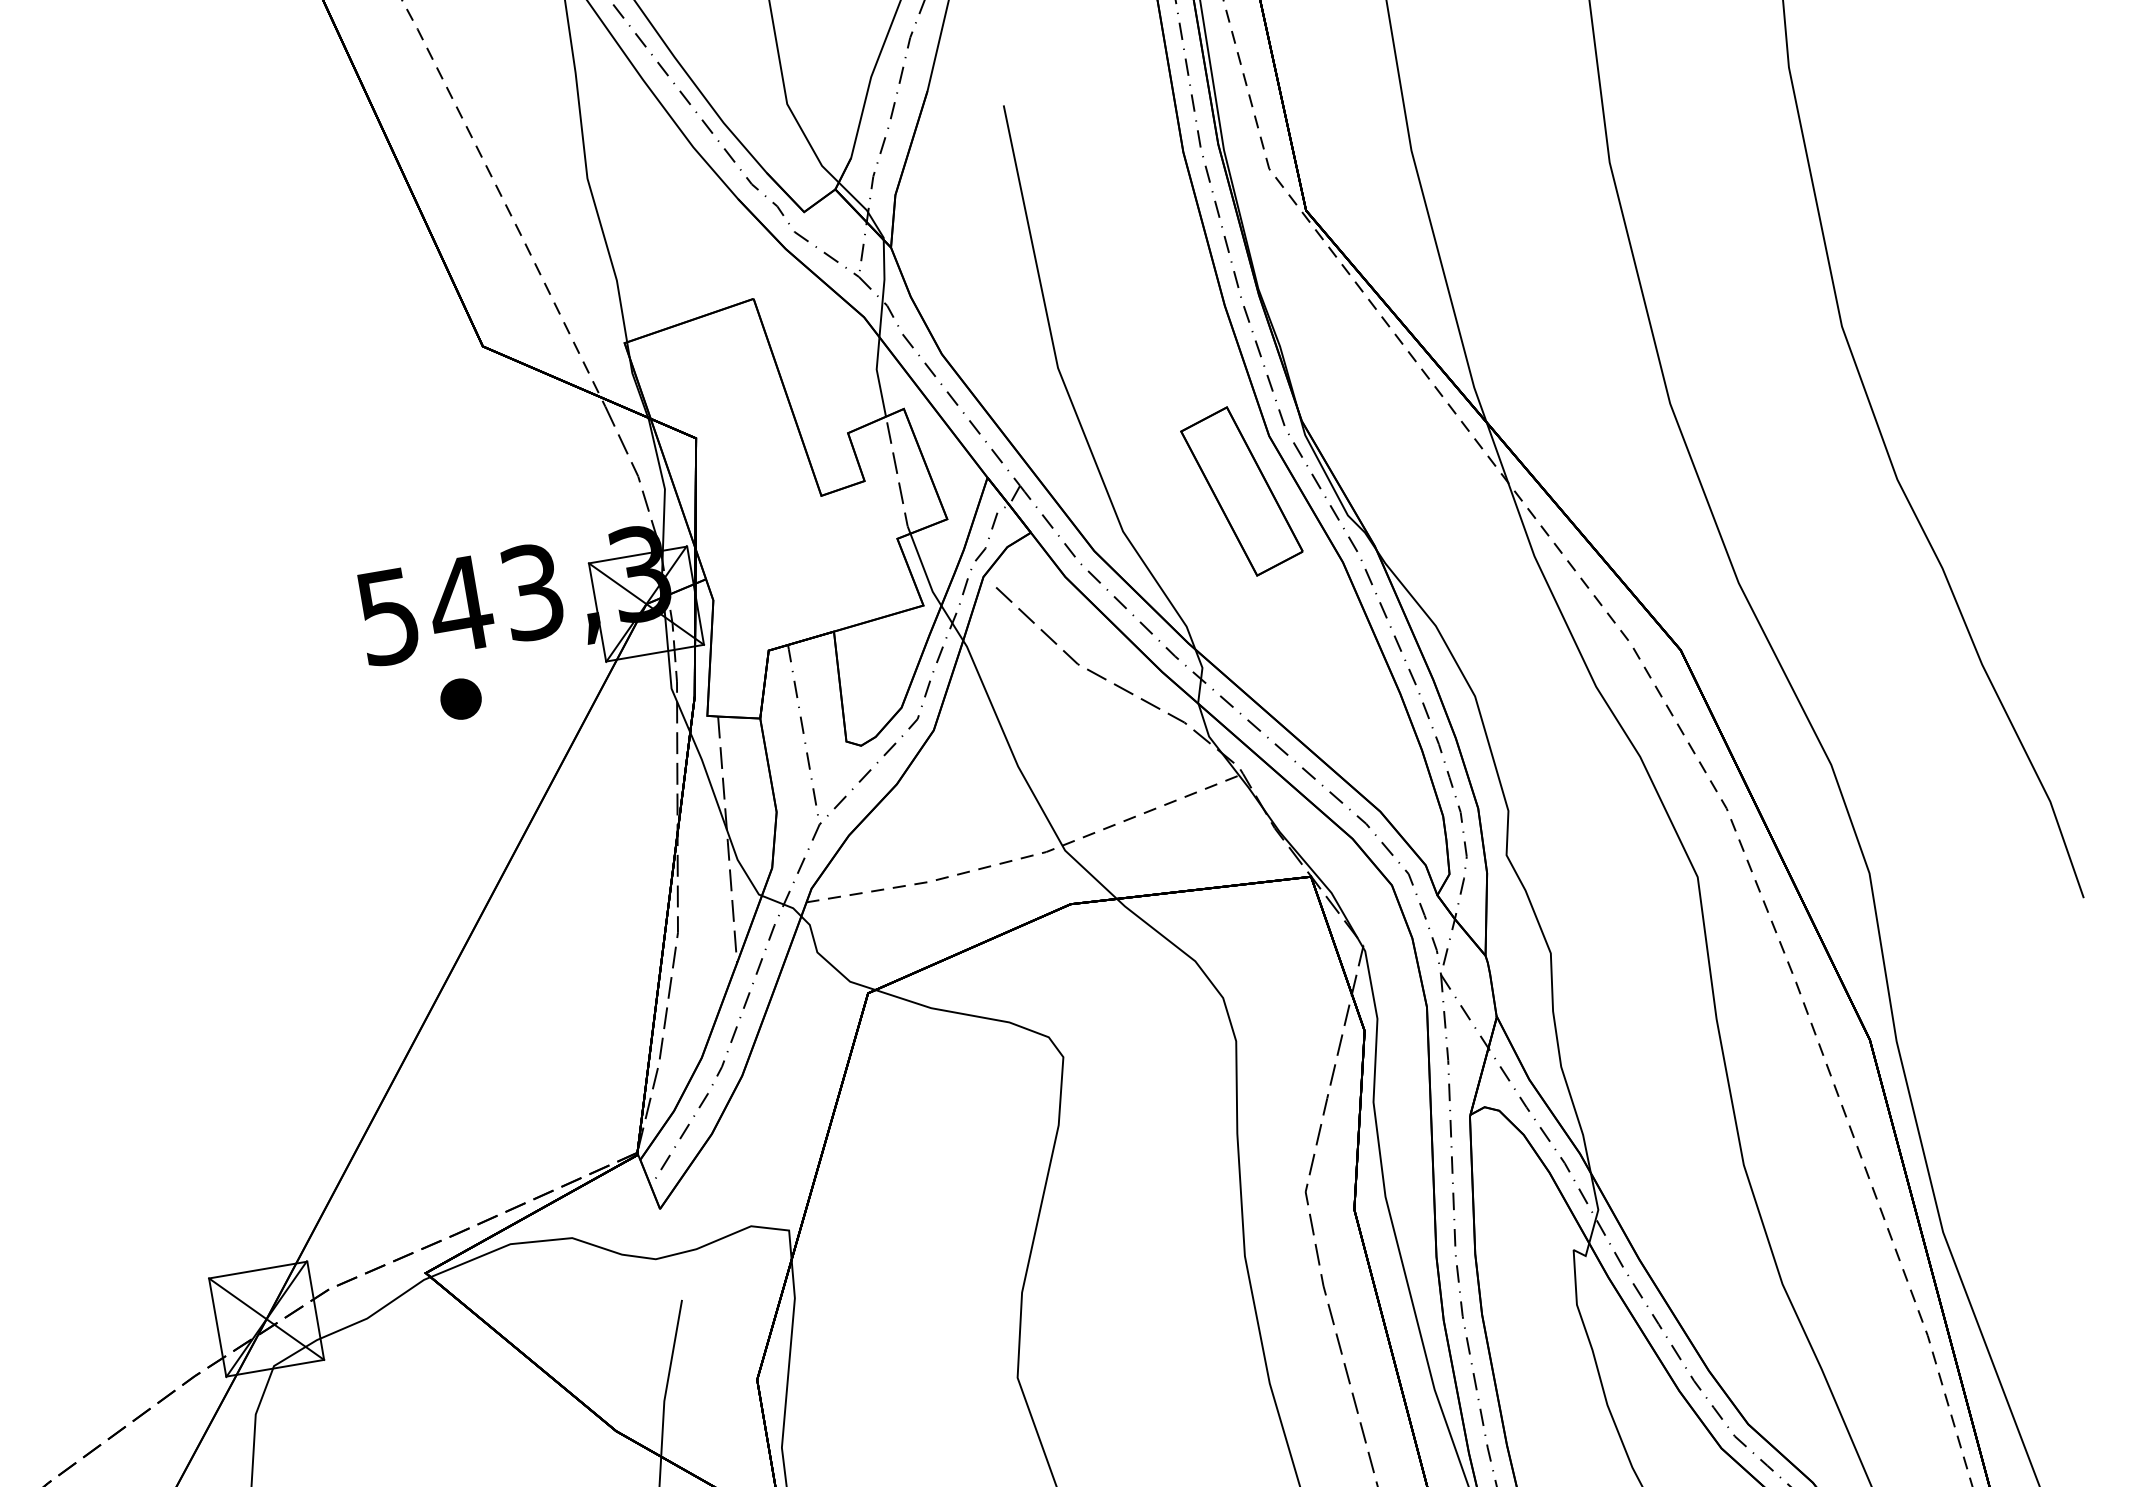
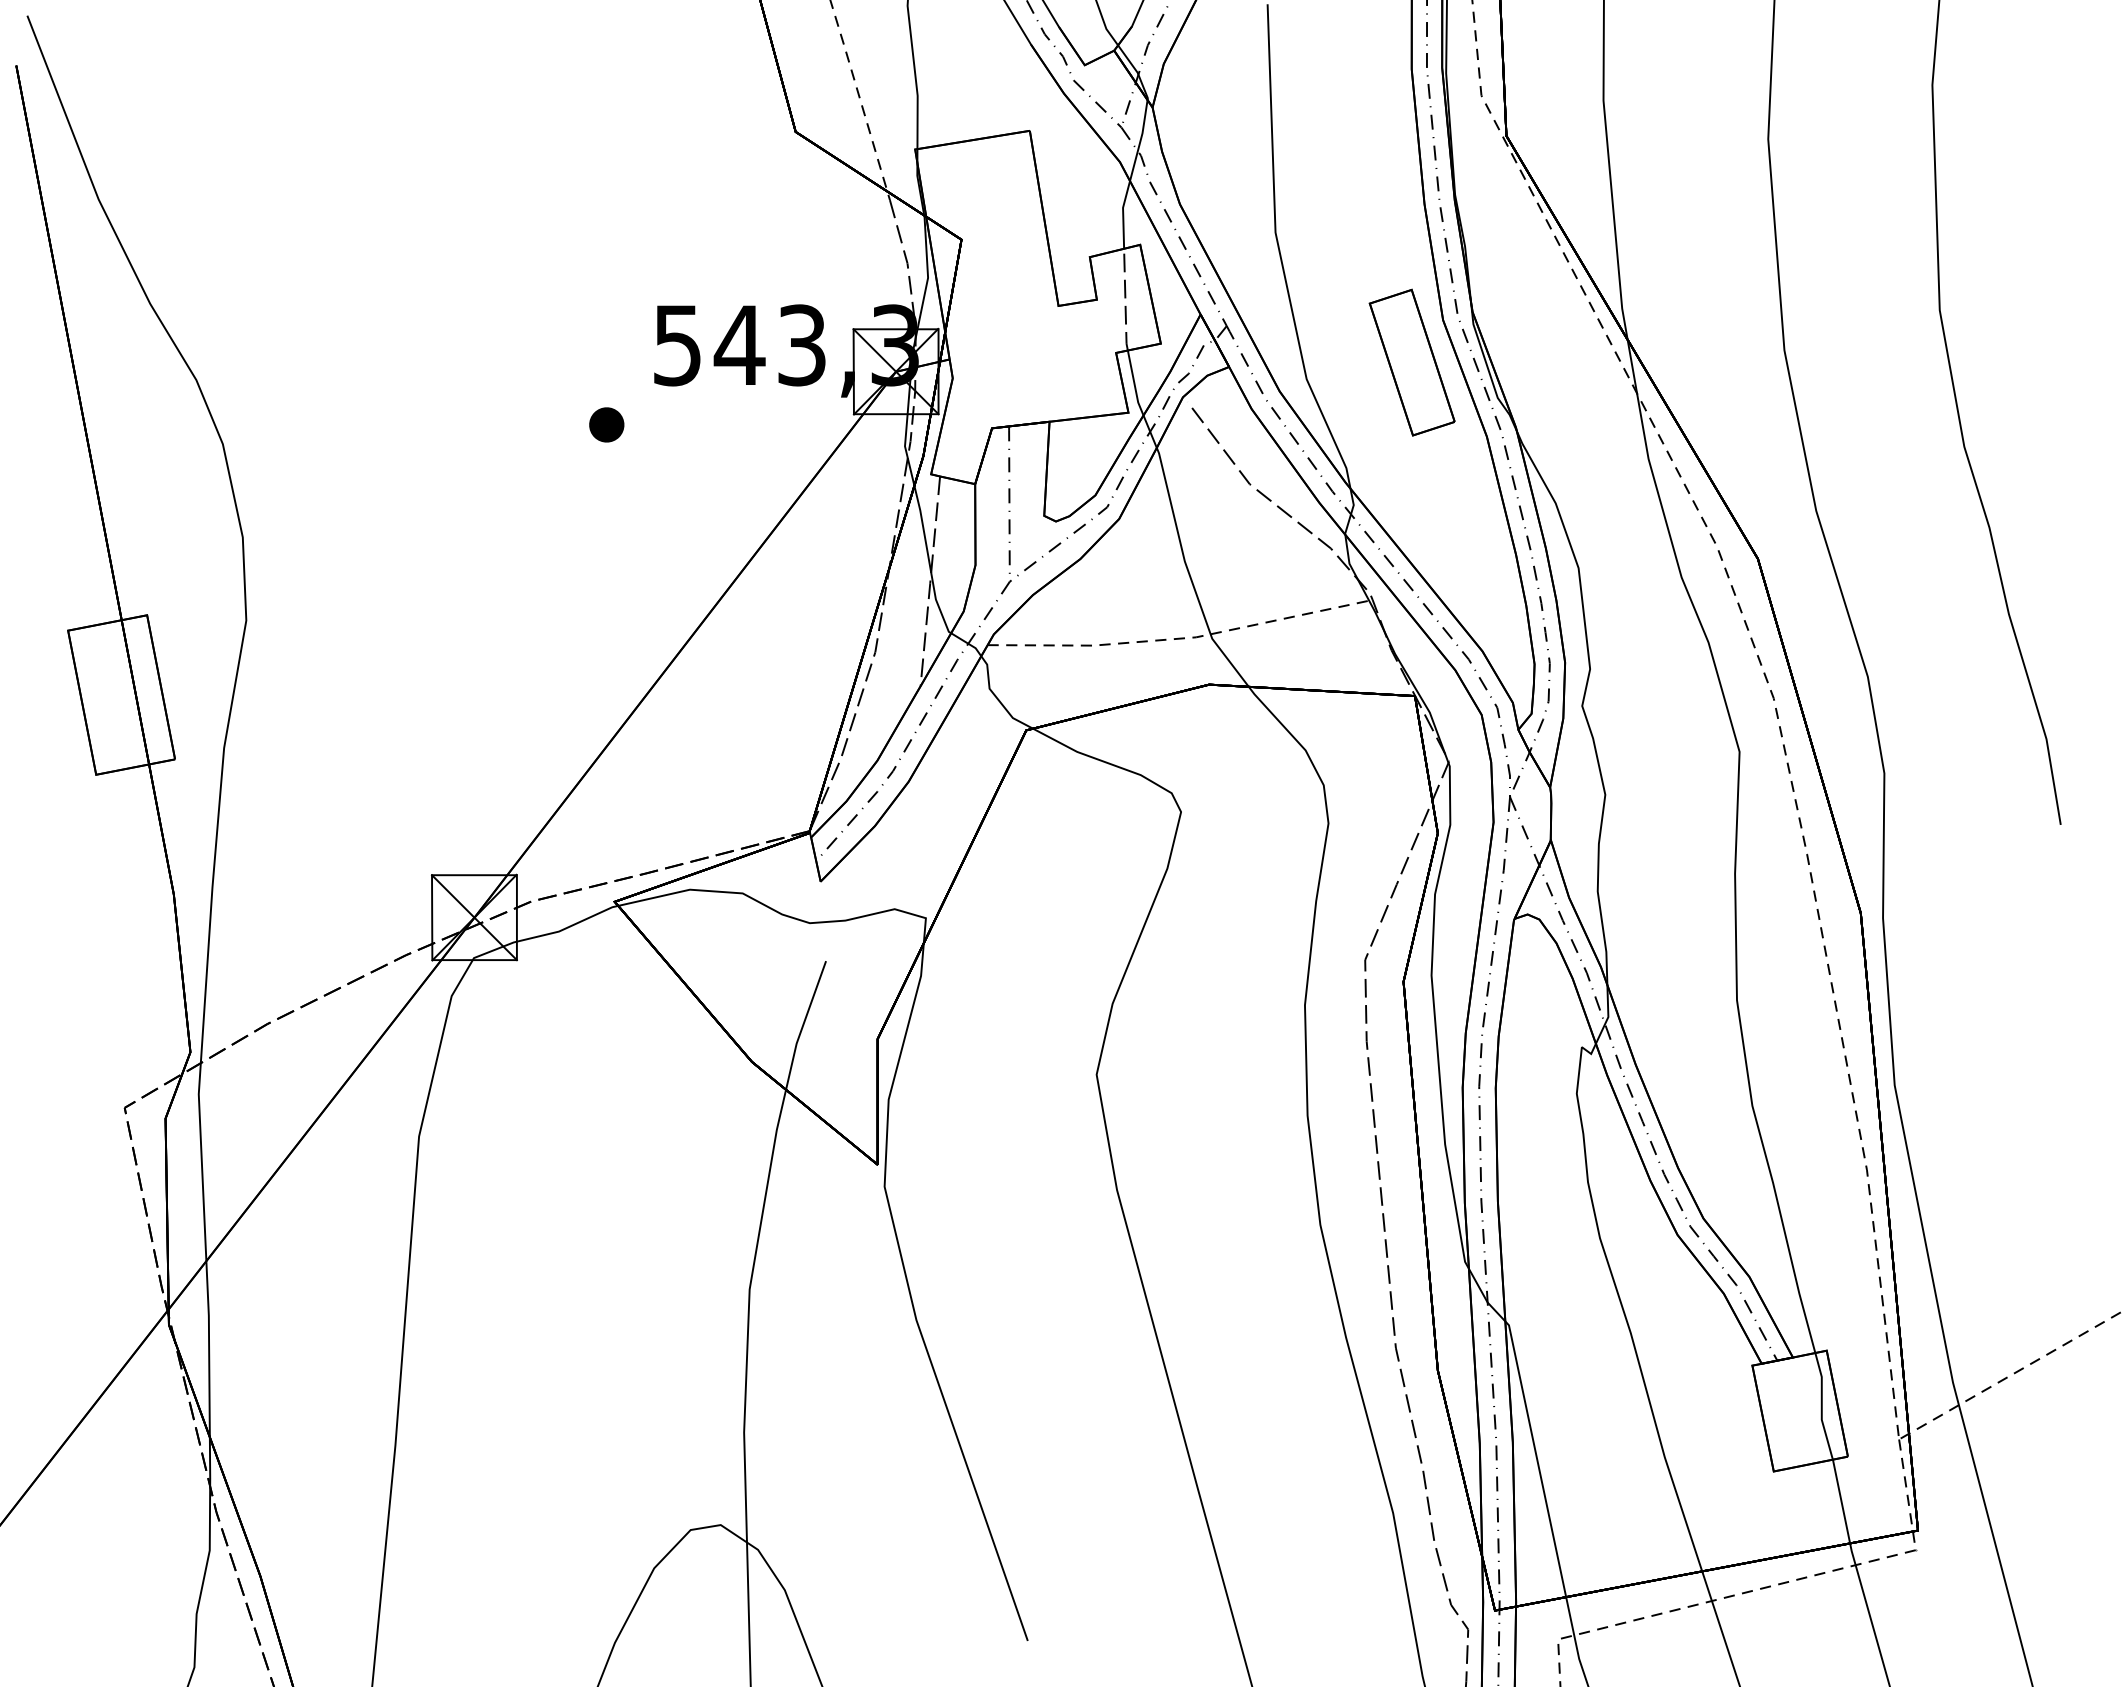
part: (460, 698) -> (606, 424), moved

